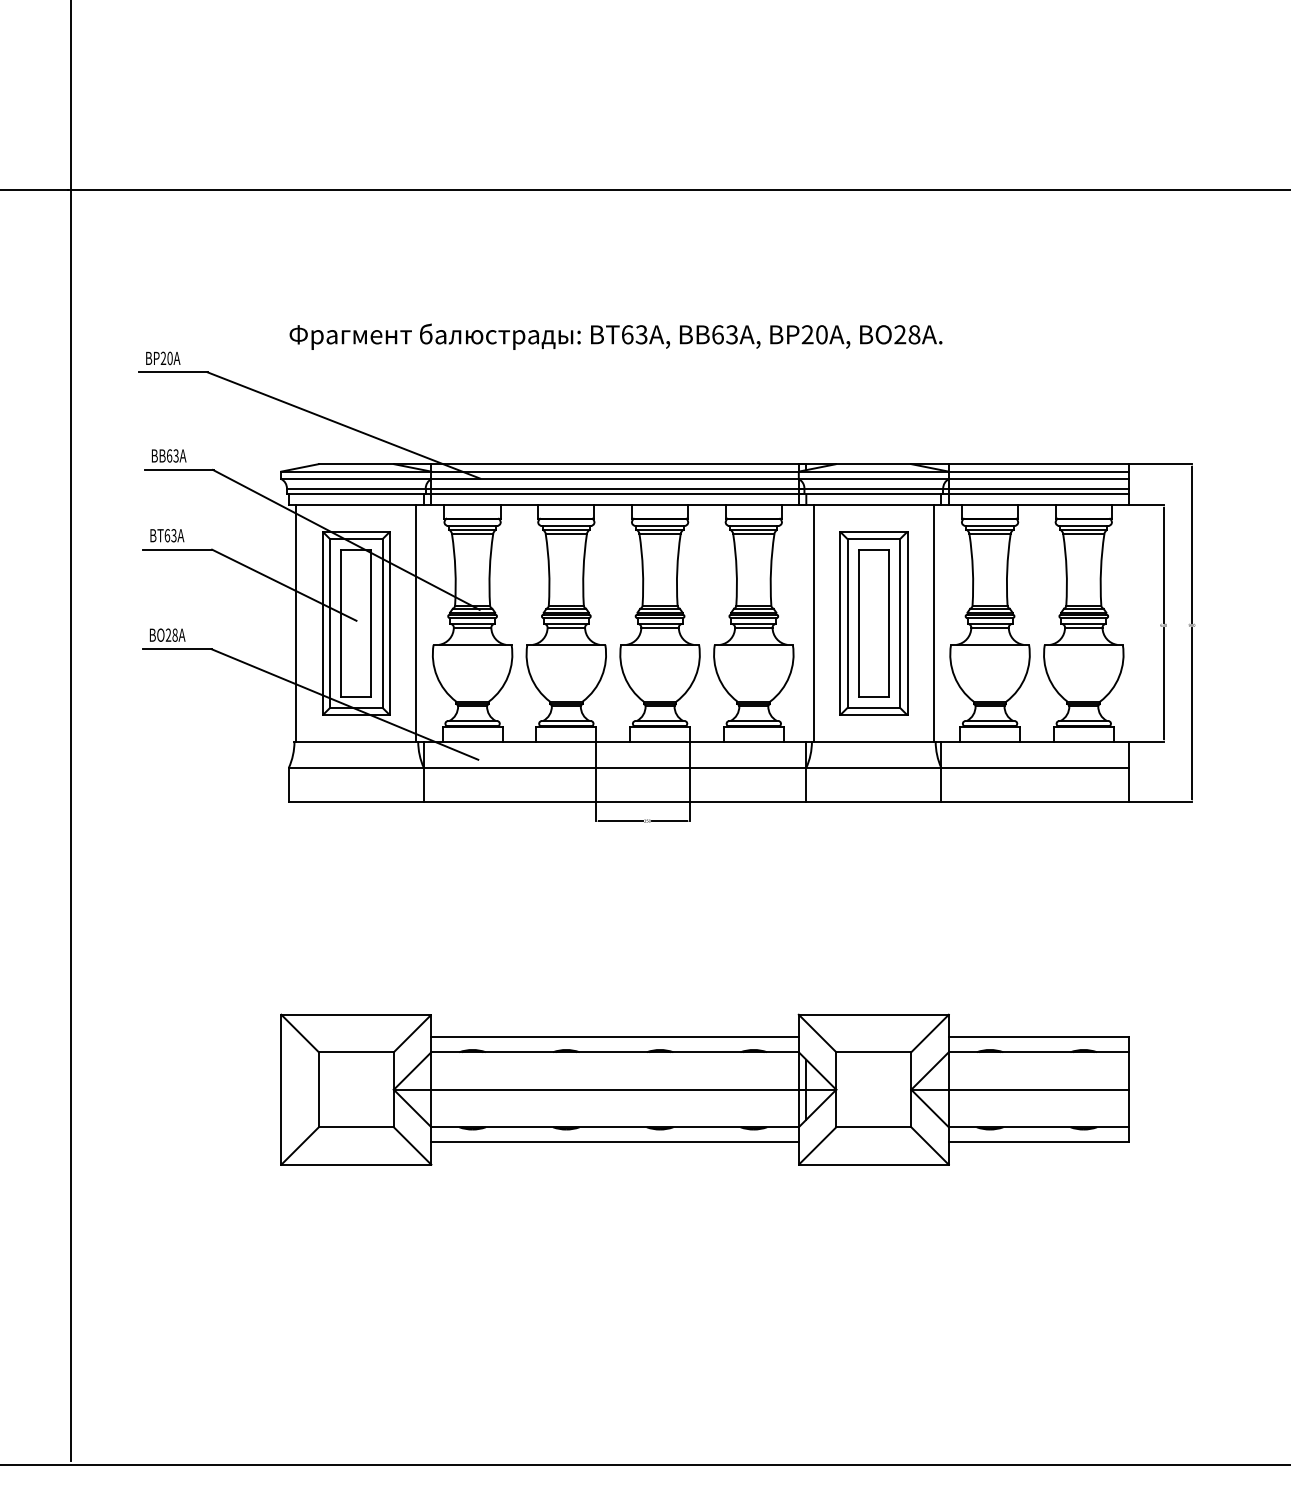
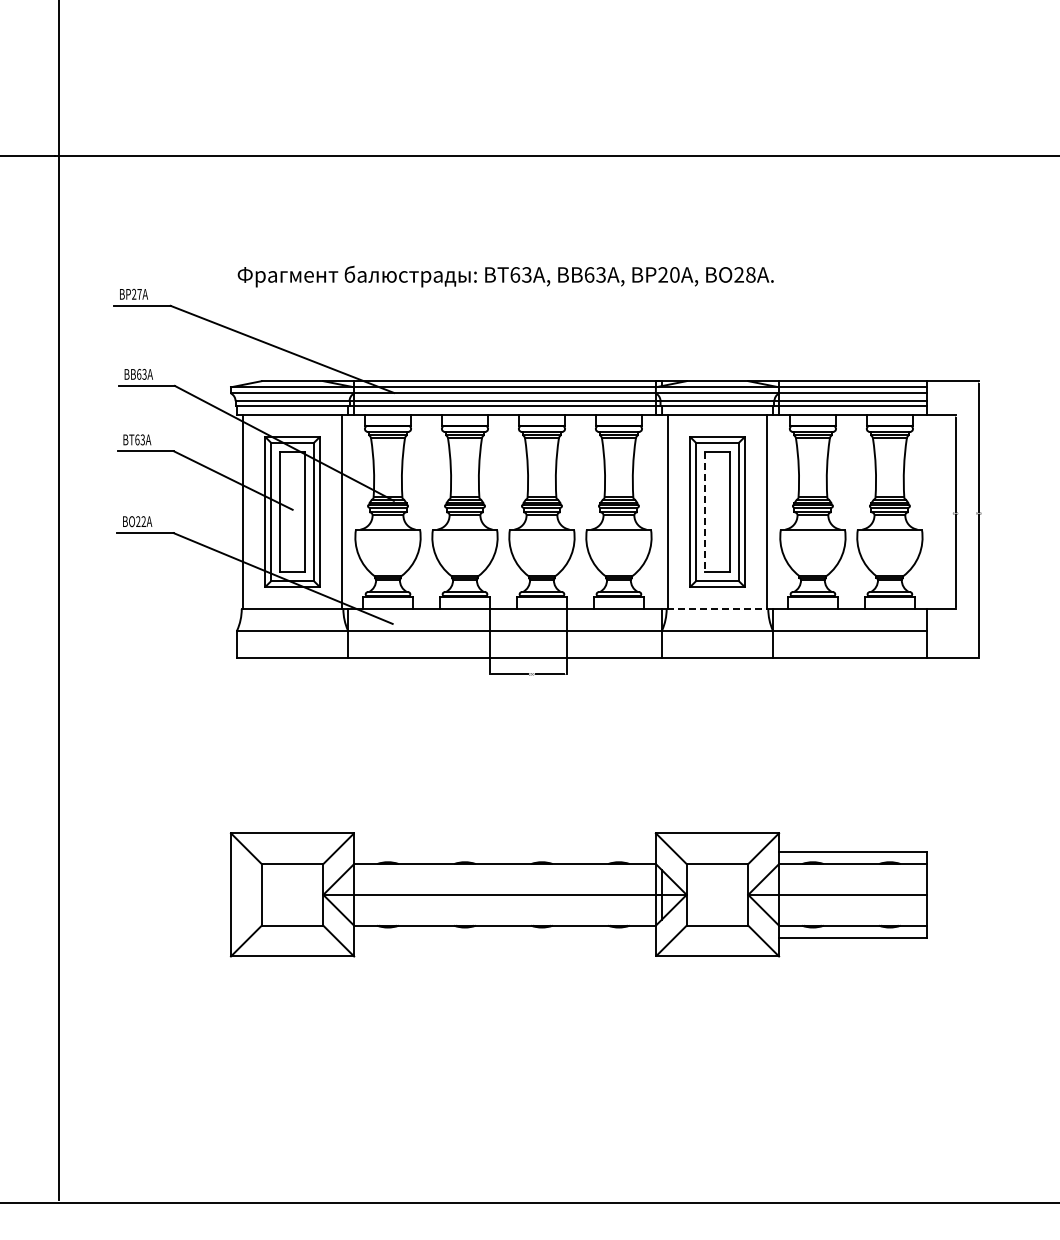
text: (169, 357) -> (139, 293), BP20A -> BP27A
line: (859, 624) -> (705, 512), solid -> dashed
text: (174, 635) -> (143, 521), BO28A -> BO22A
line: (873, 742) -> (717, 609), solid -> dashed
line: (614, 1036) -> (504, 851), removed
line: (614, 1141) -> (504, 937), removed

